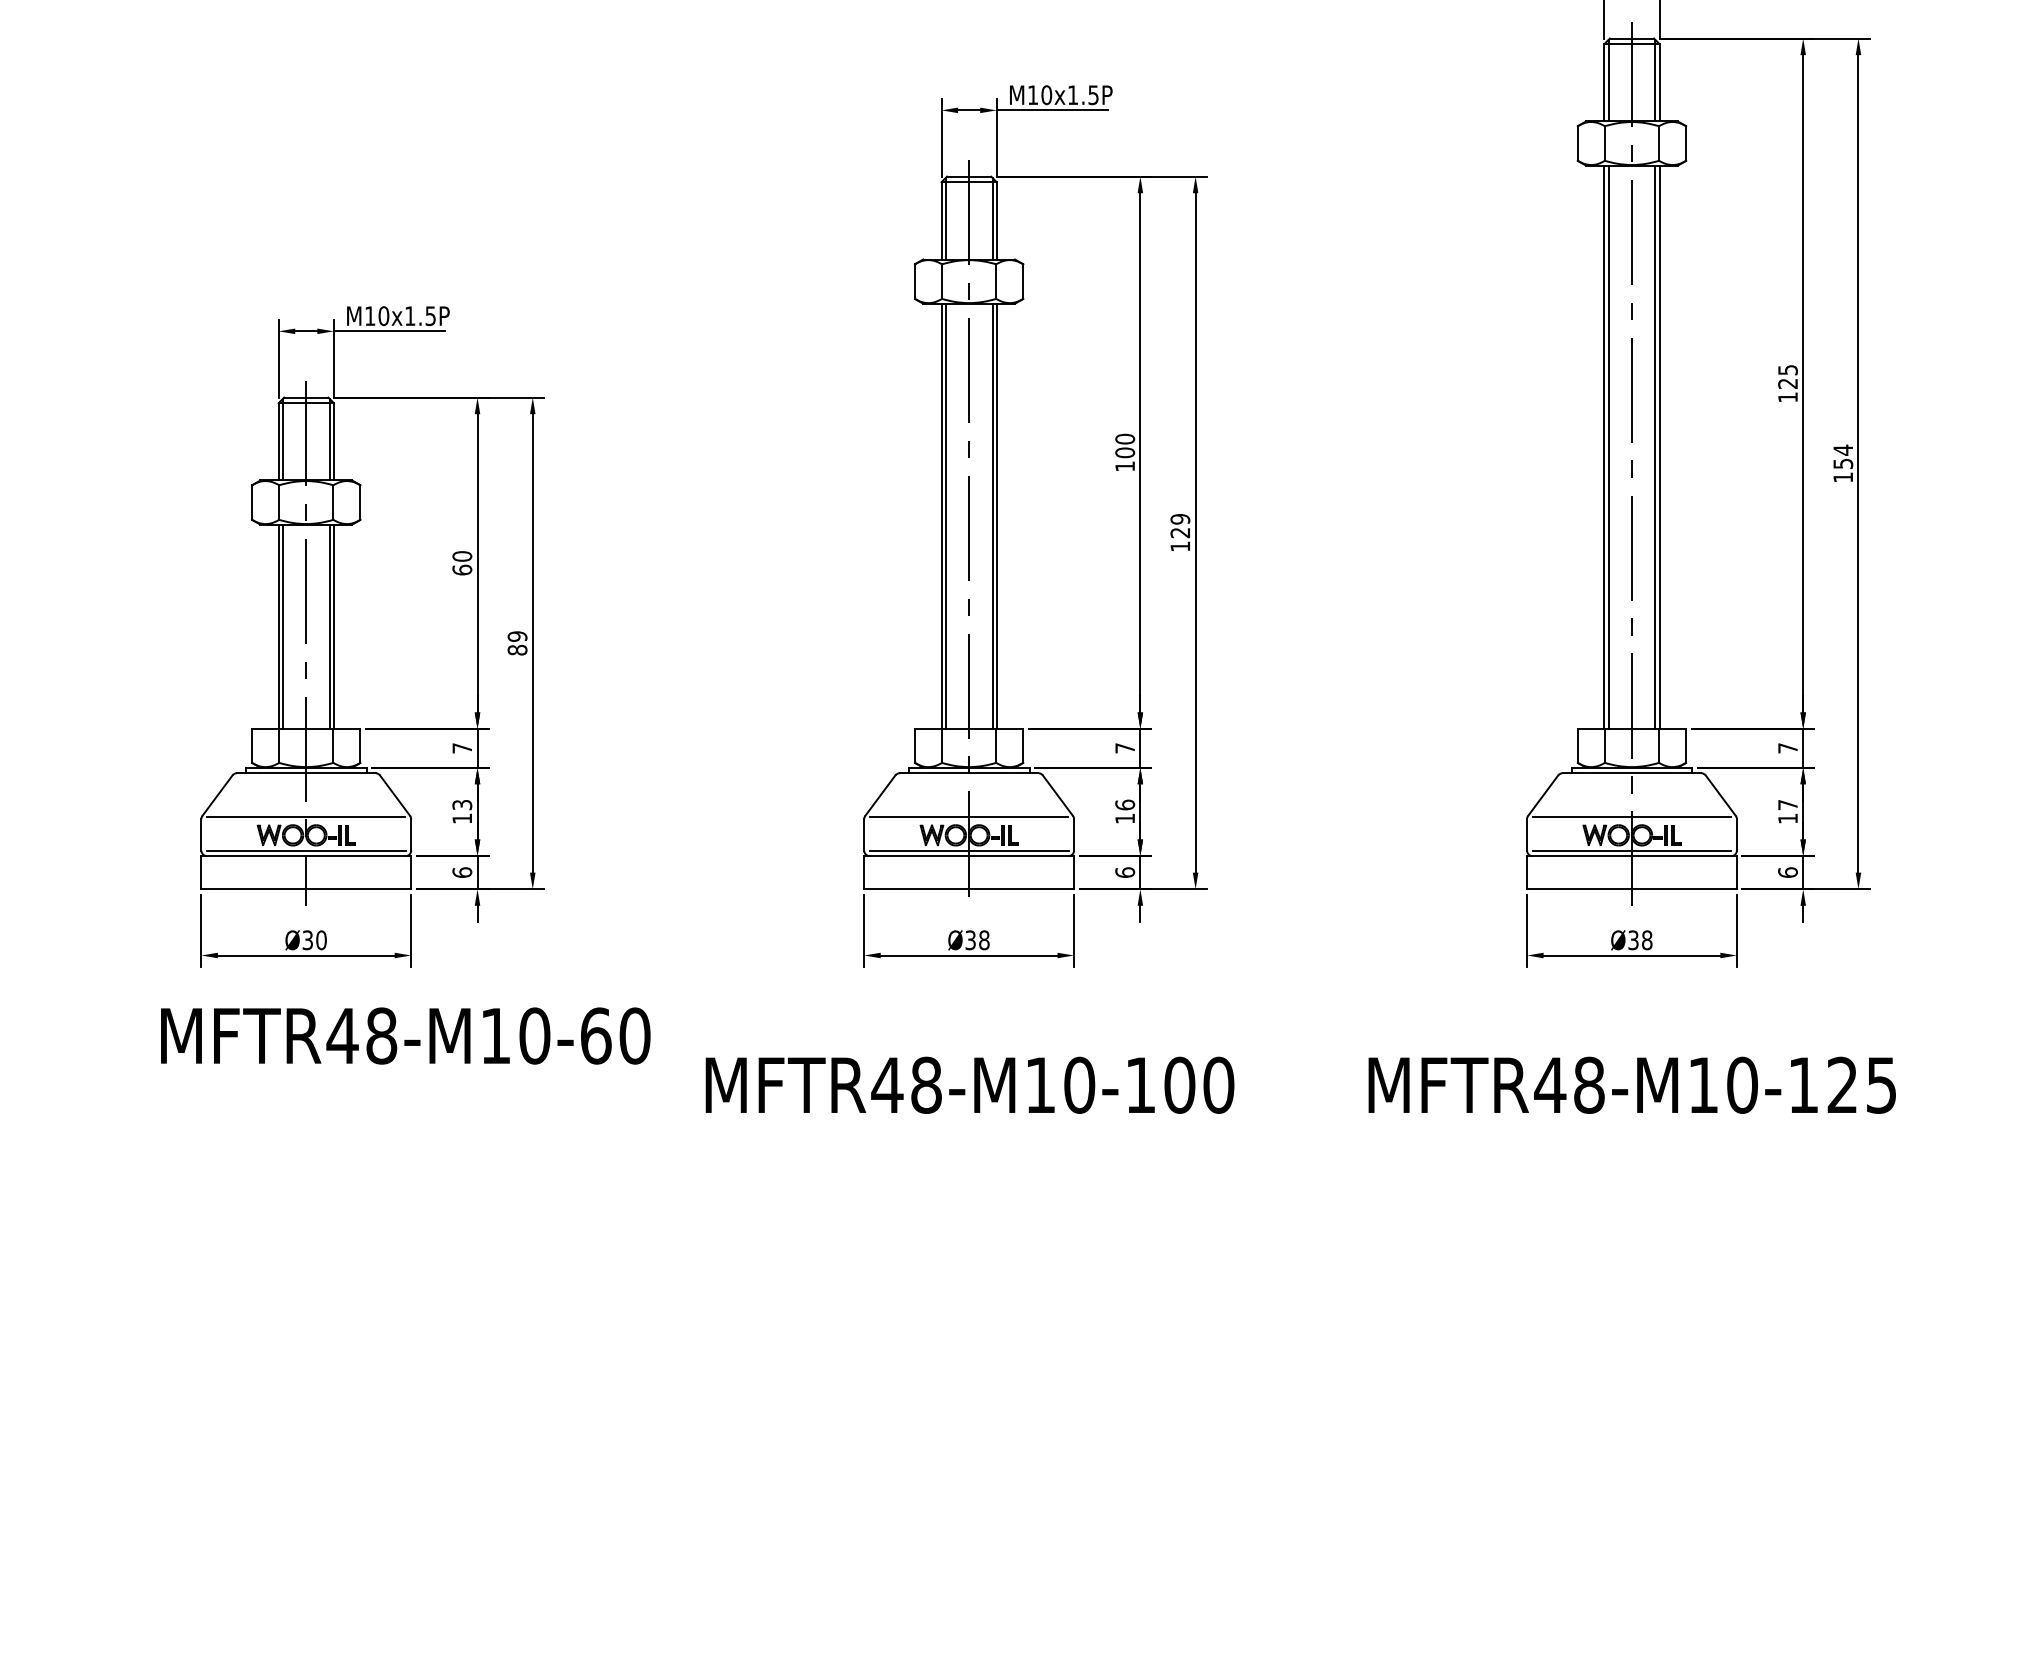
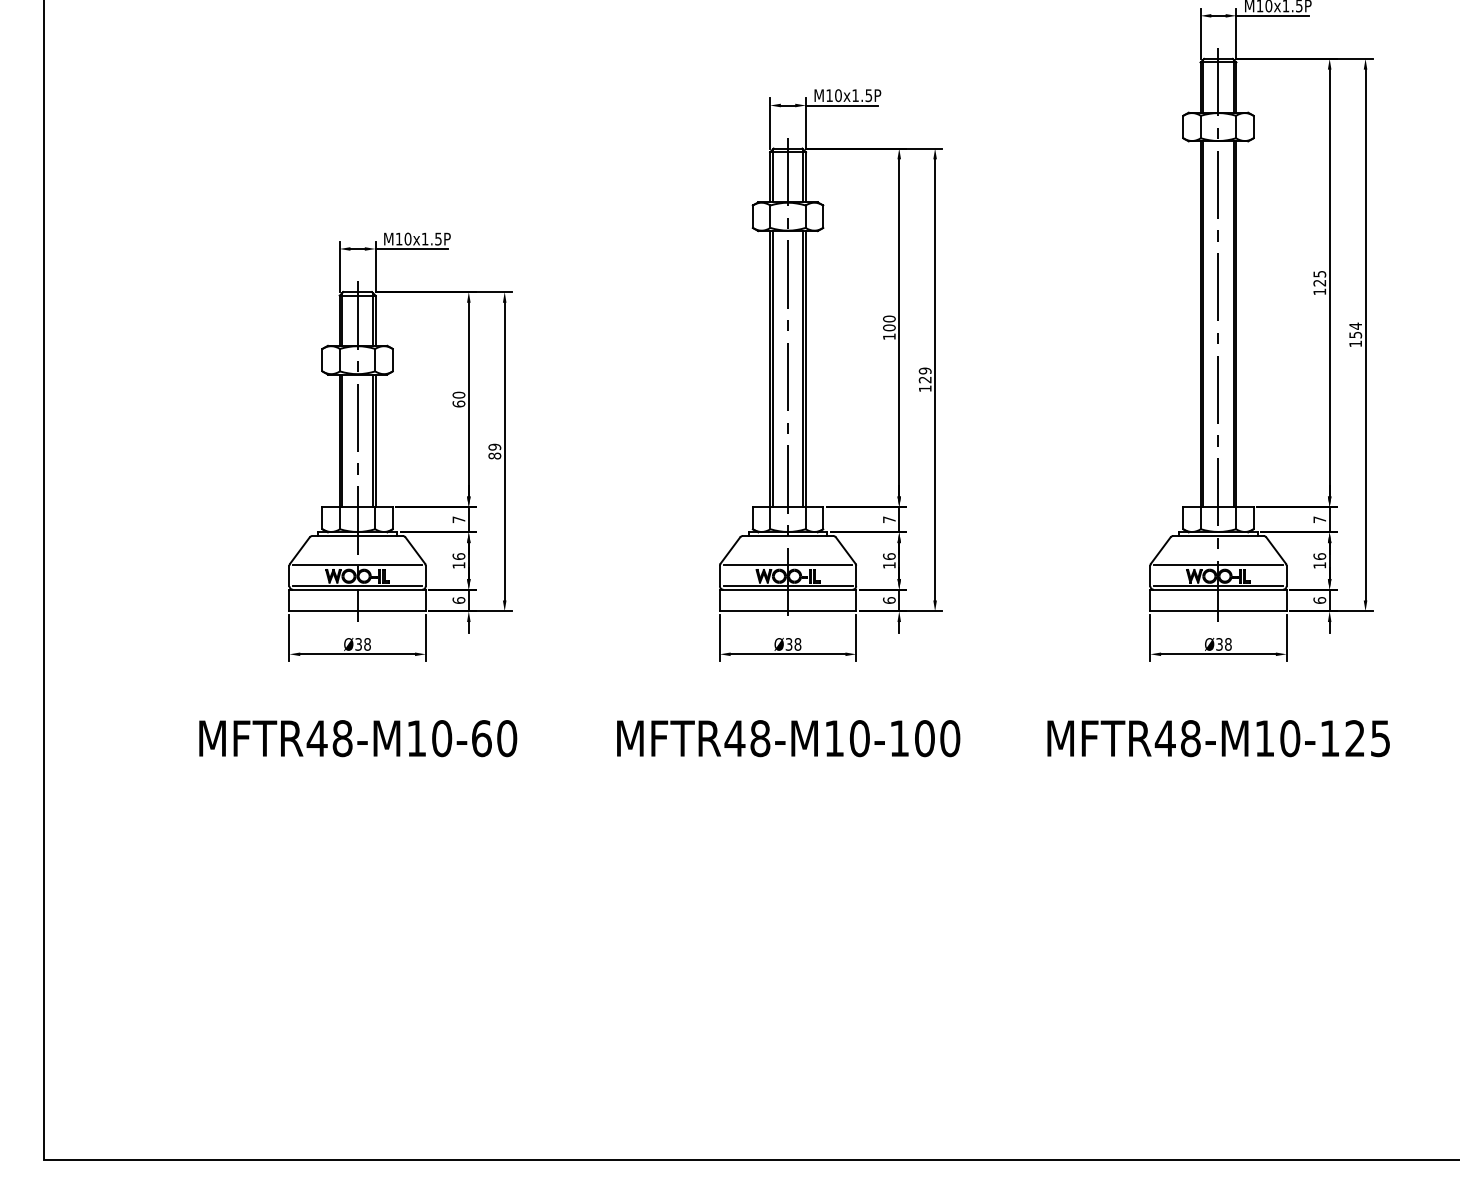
text: (461, 804) -> (458, 556), 13 -> 16
text: (1787, 804) -> (1319, 556), 17 -> 16
text: (321, 940) -> (367, 644), Ø30 -> Ø38
text: (406, 1035) -> (358, 738), moved

